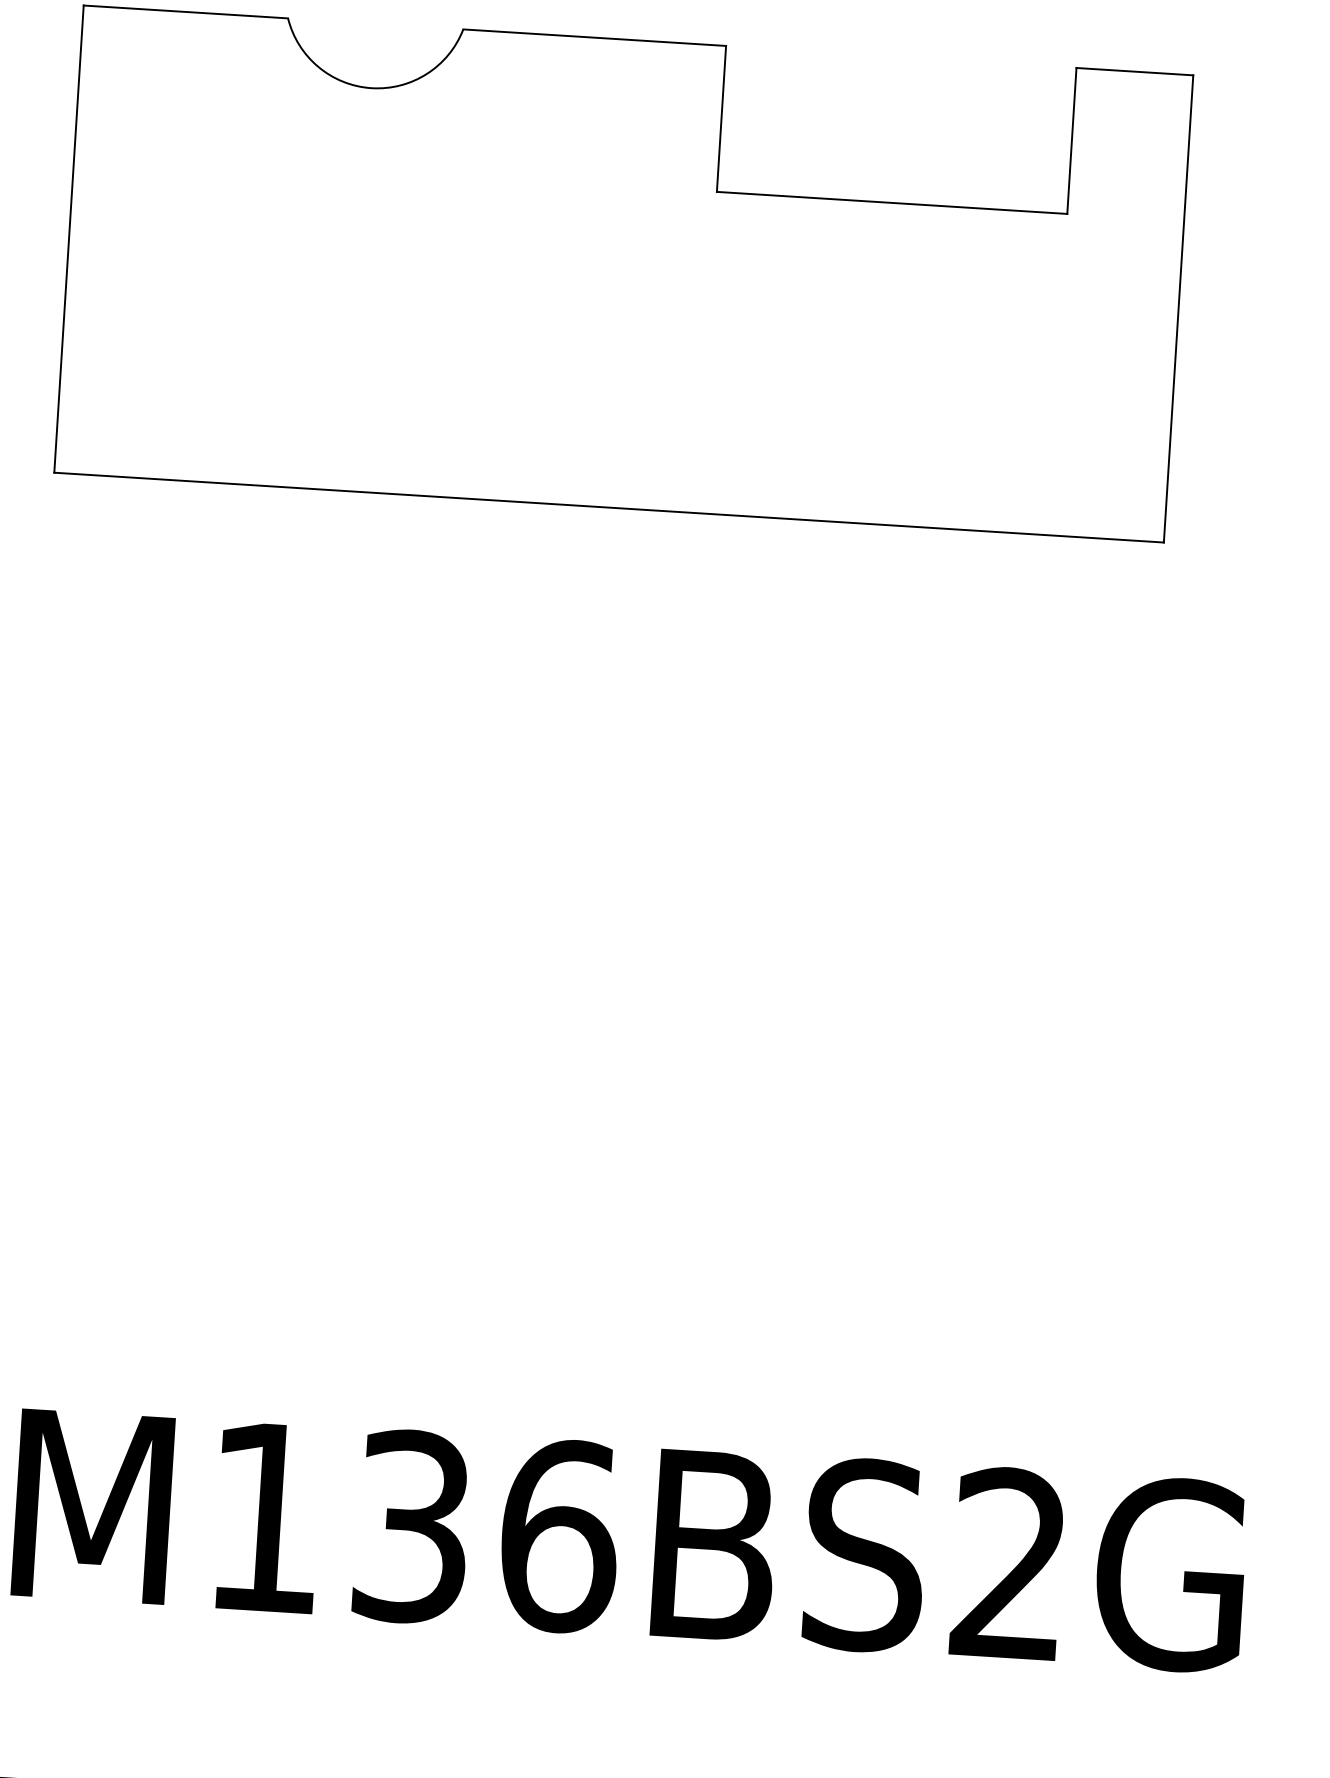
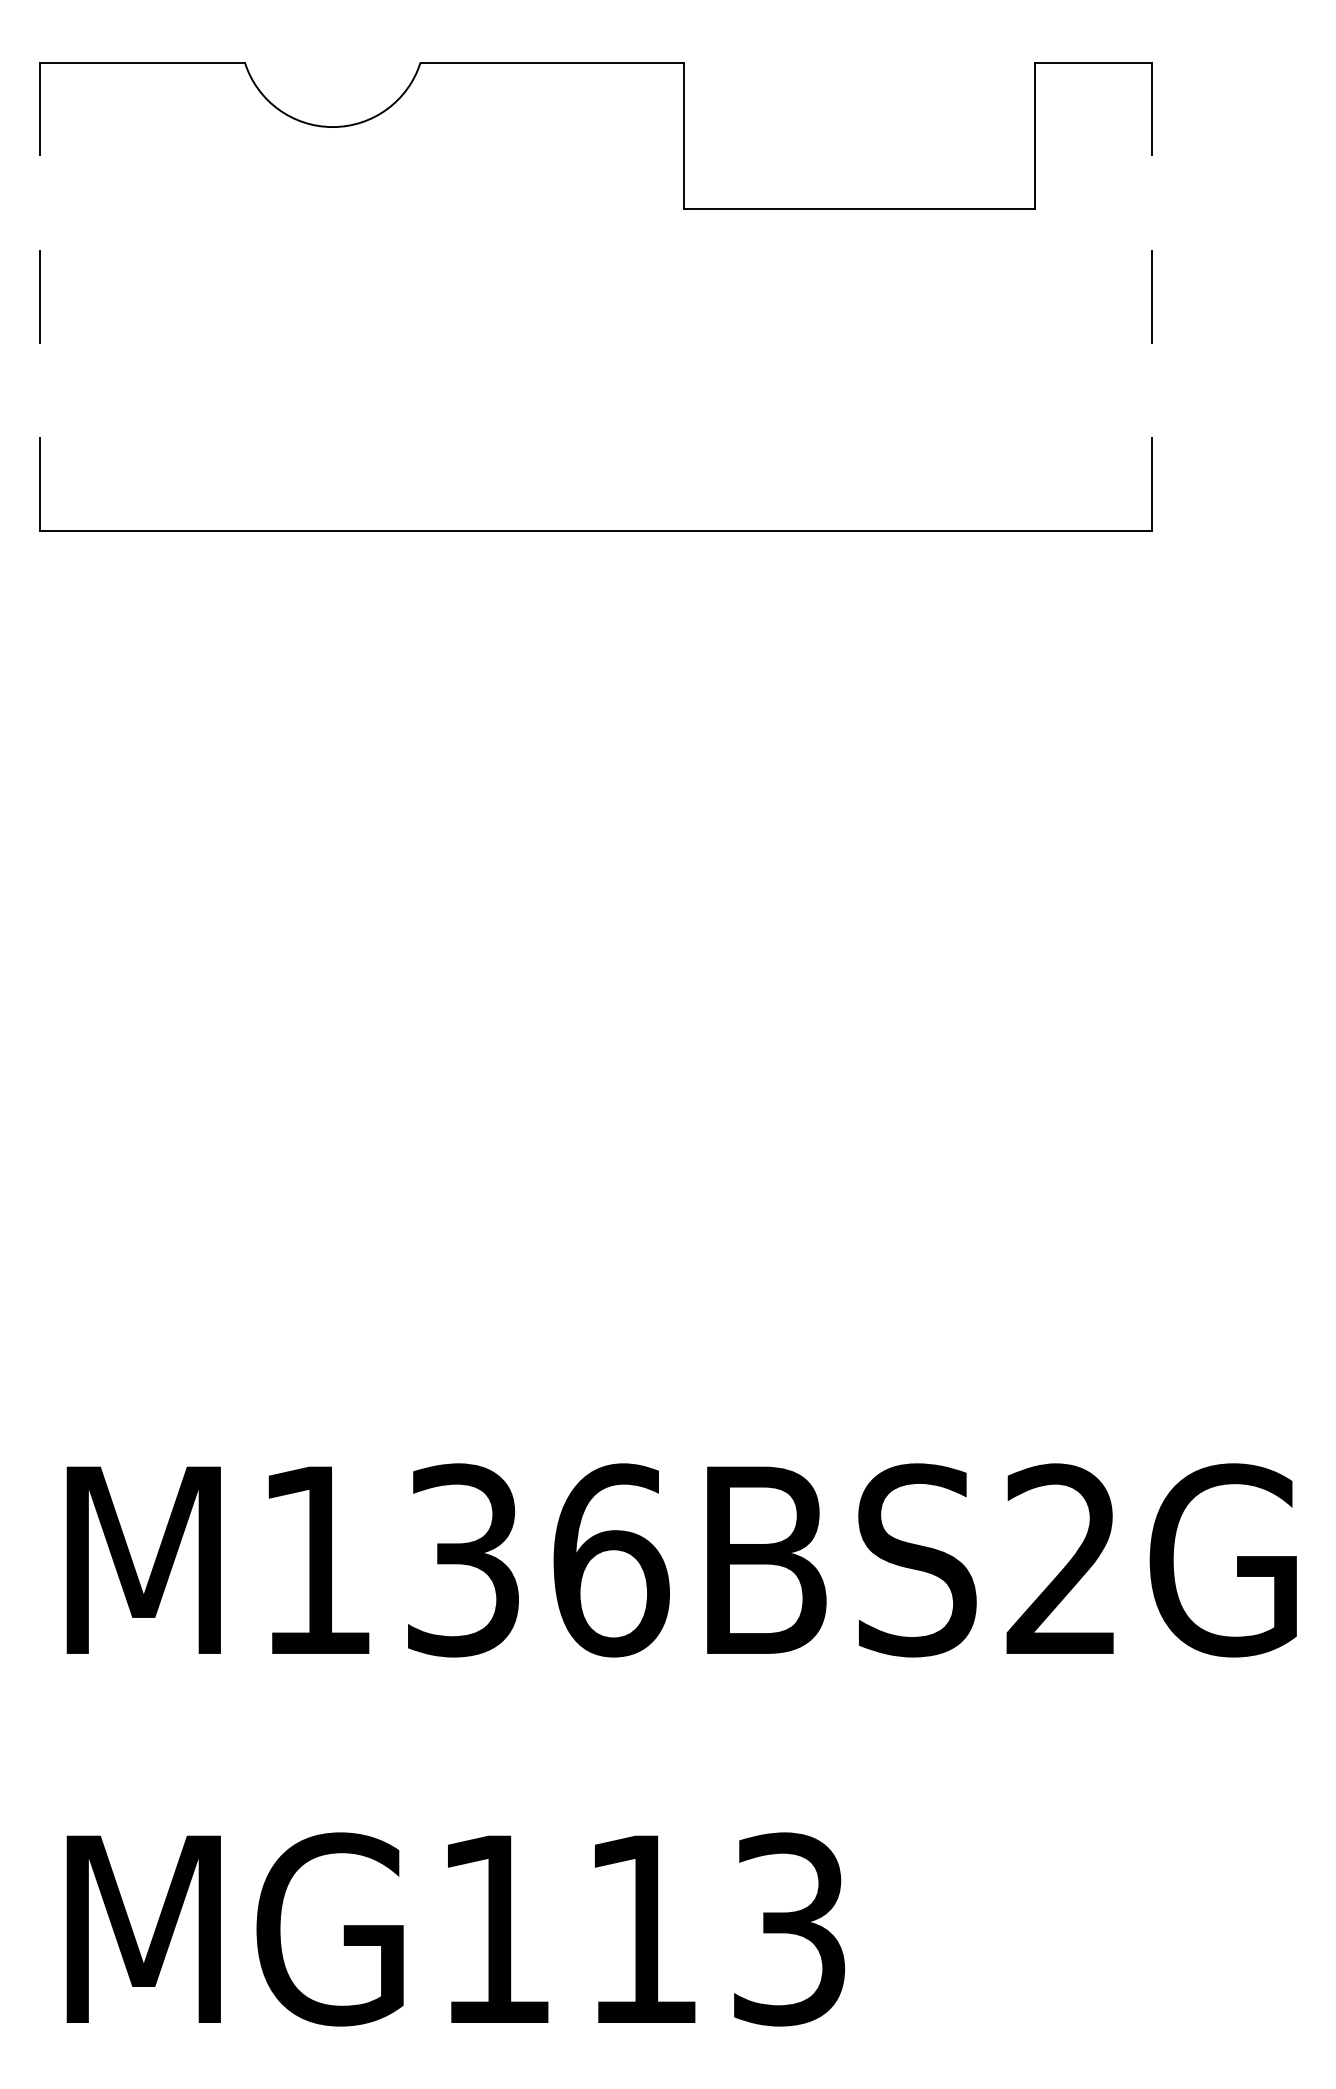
line: (69, 239) -> (40, 297), solid -> dashed
line: (1178, 309) -> (1151, 297), solid -> dashed

